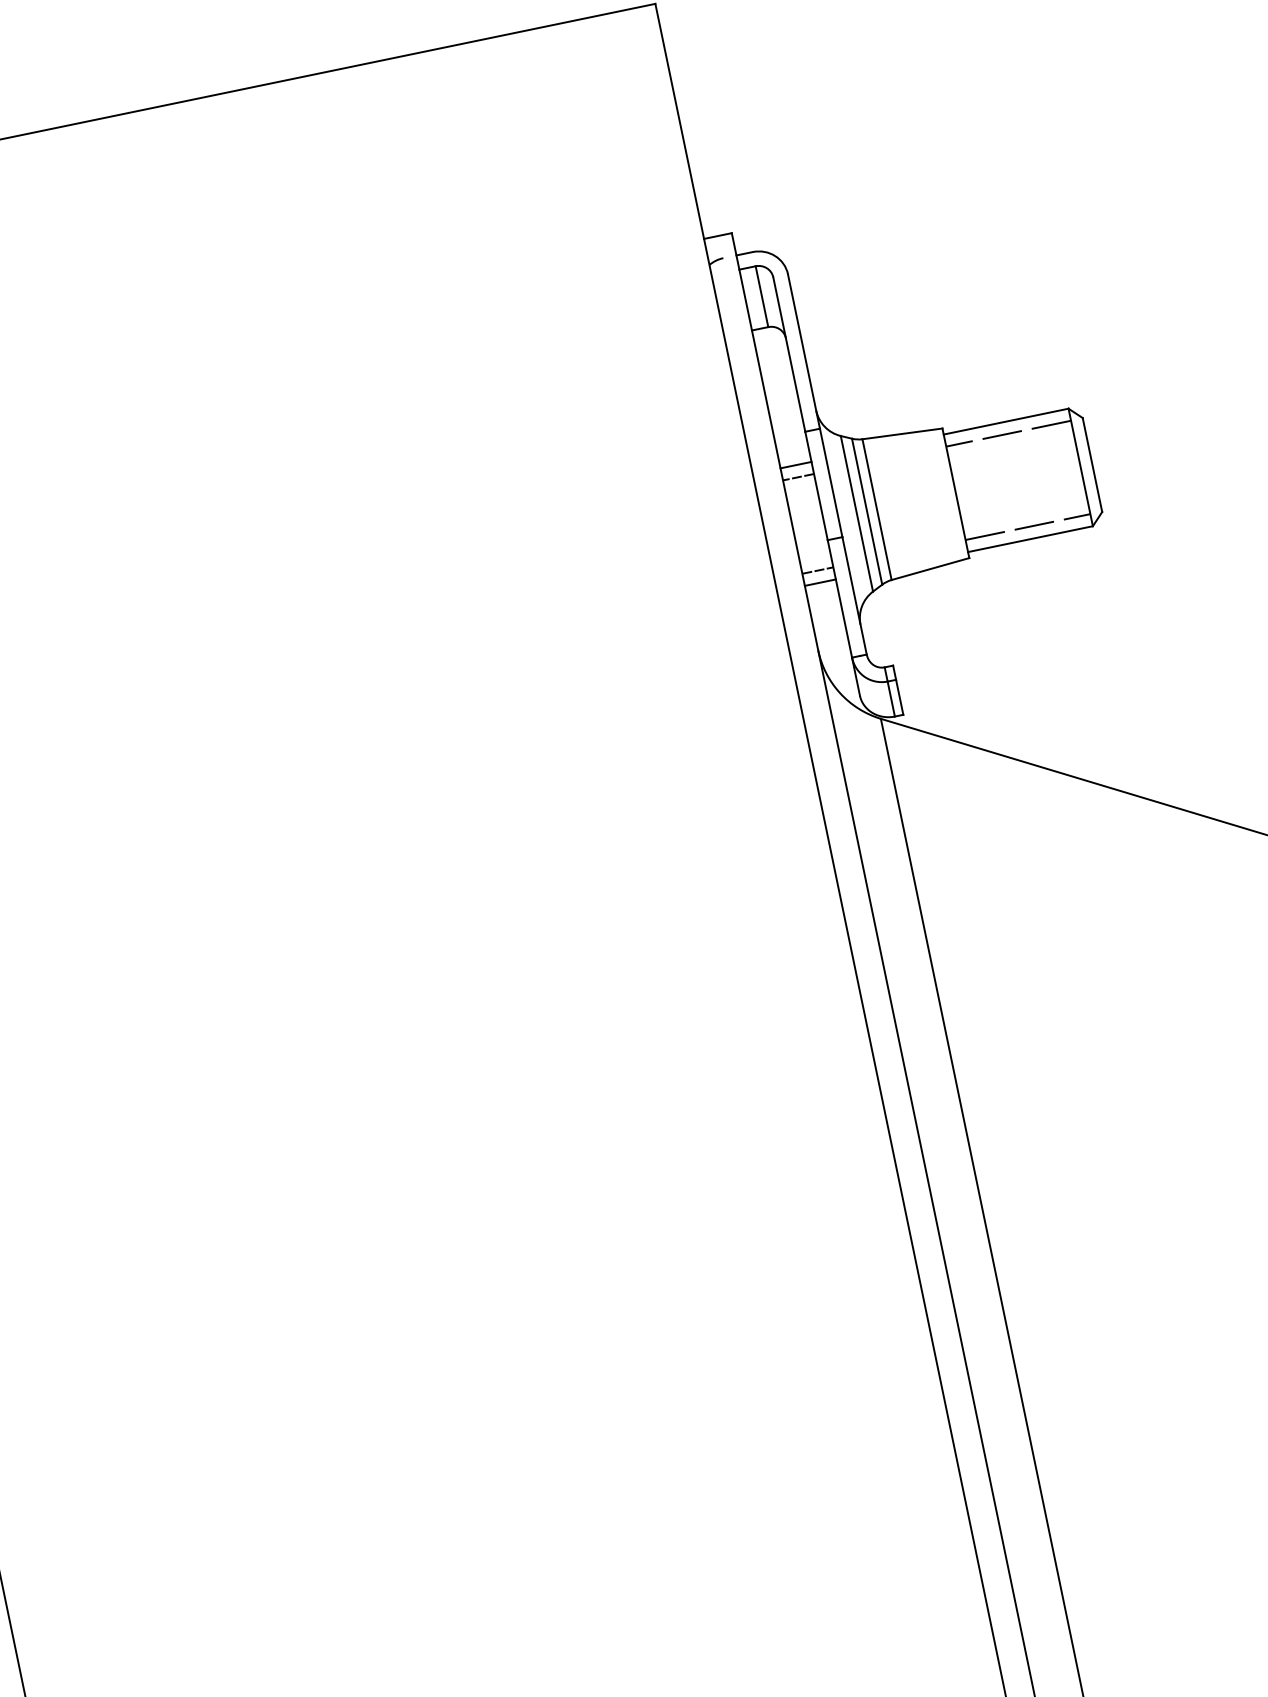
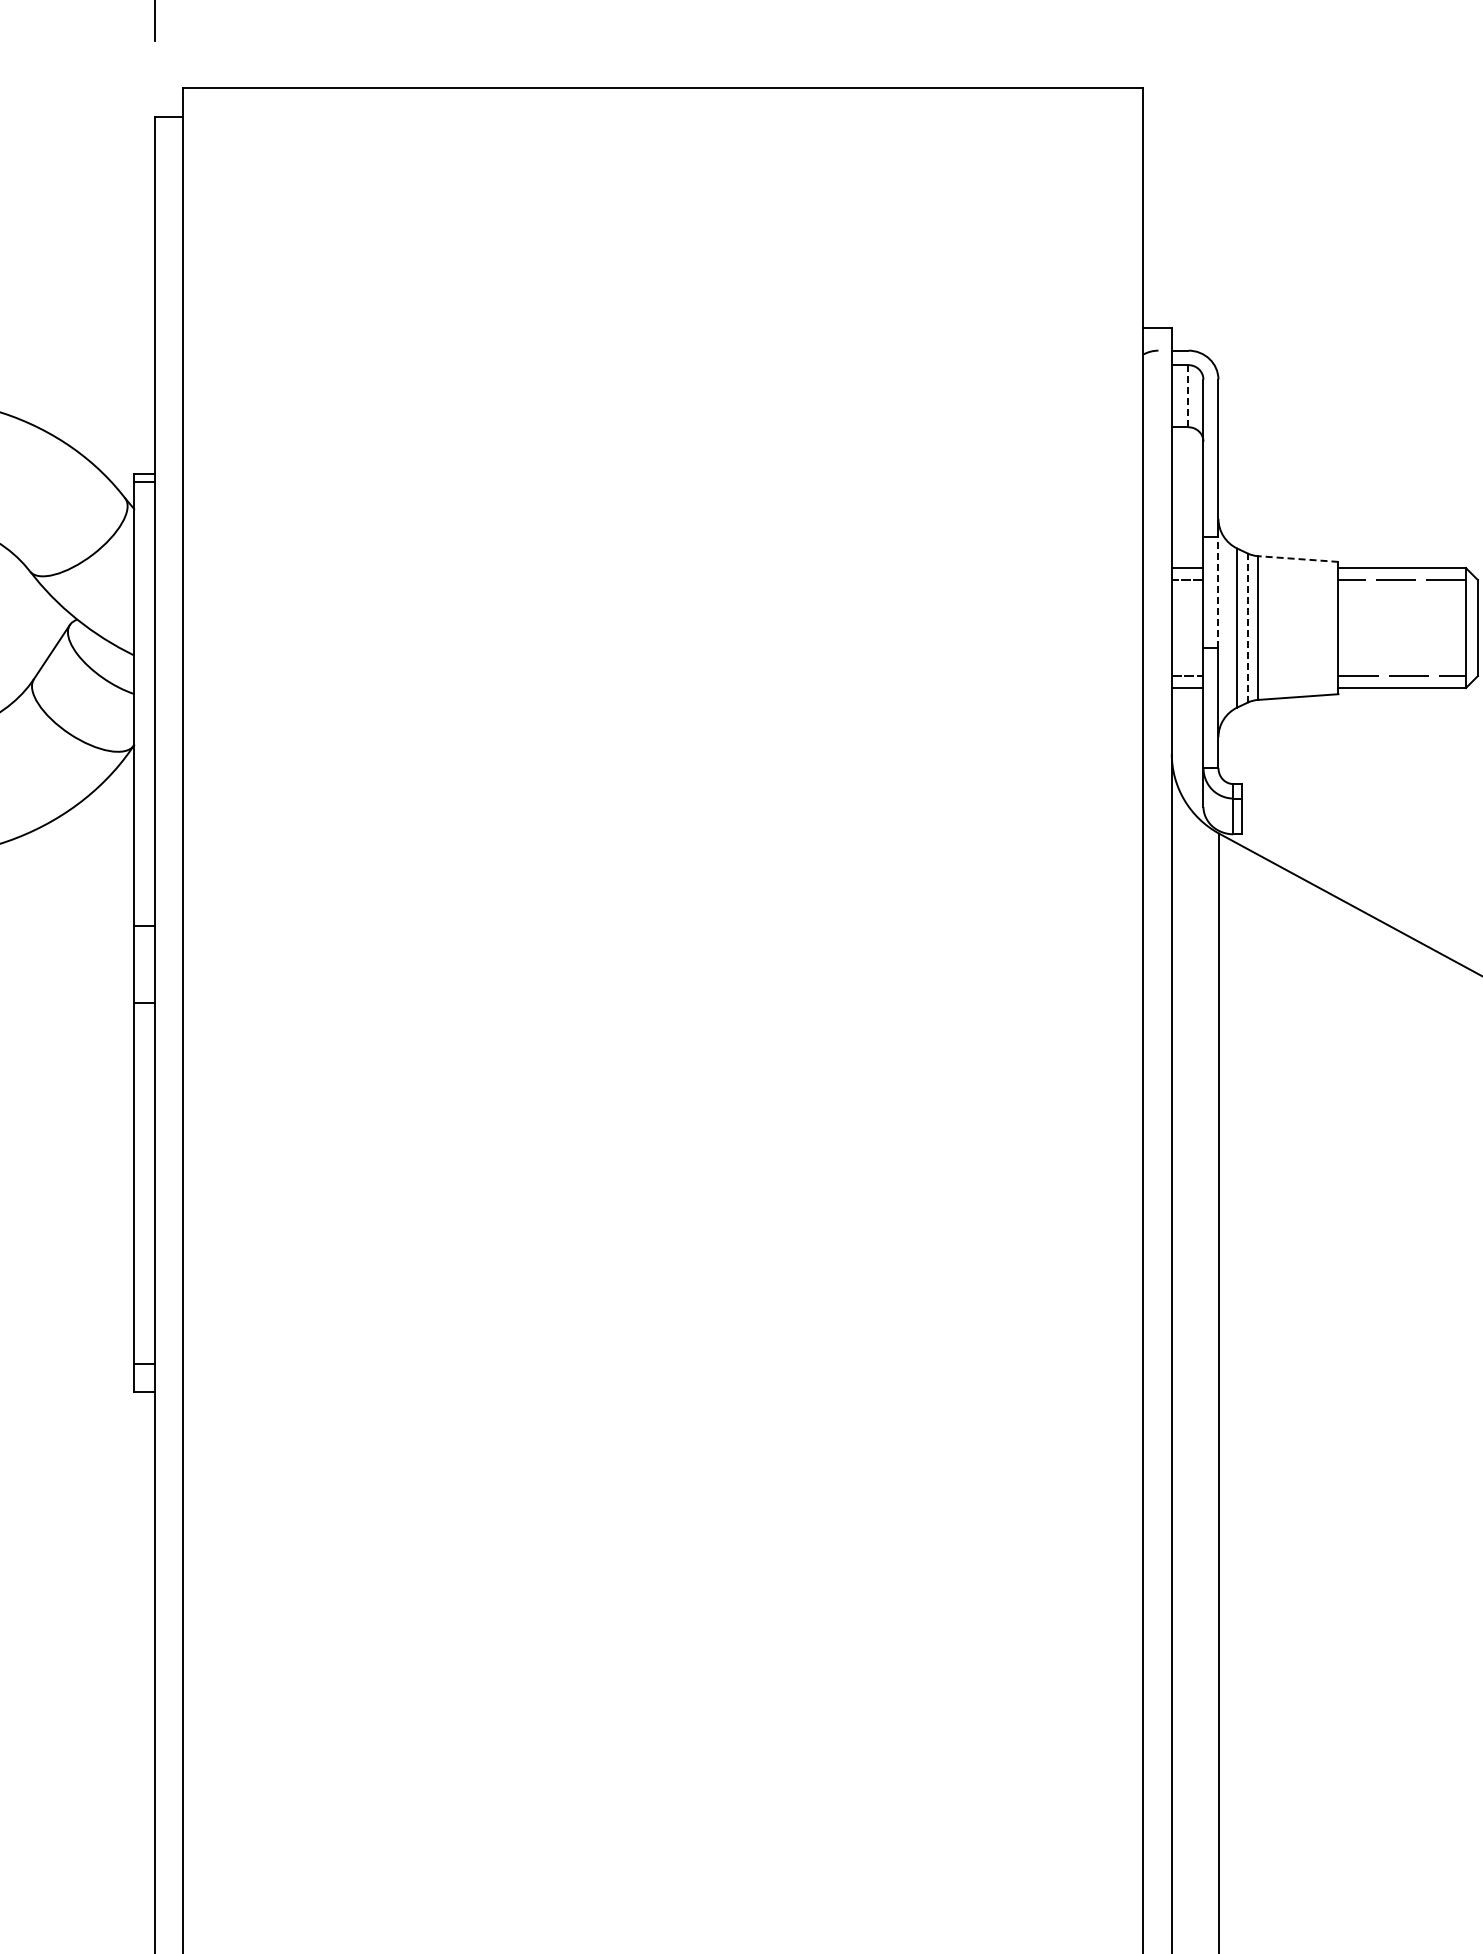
line: (761, 295) -> (1188, 395), solid -> dashed
line: (901, 434) -> (1297, 559), solid -> dashed
line: (831, 482) -> (1218, 592), solid -> dashed
line: (866, 512) -> (1247, 628), solid -> dashed

